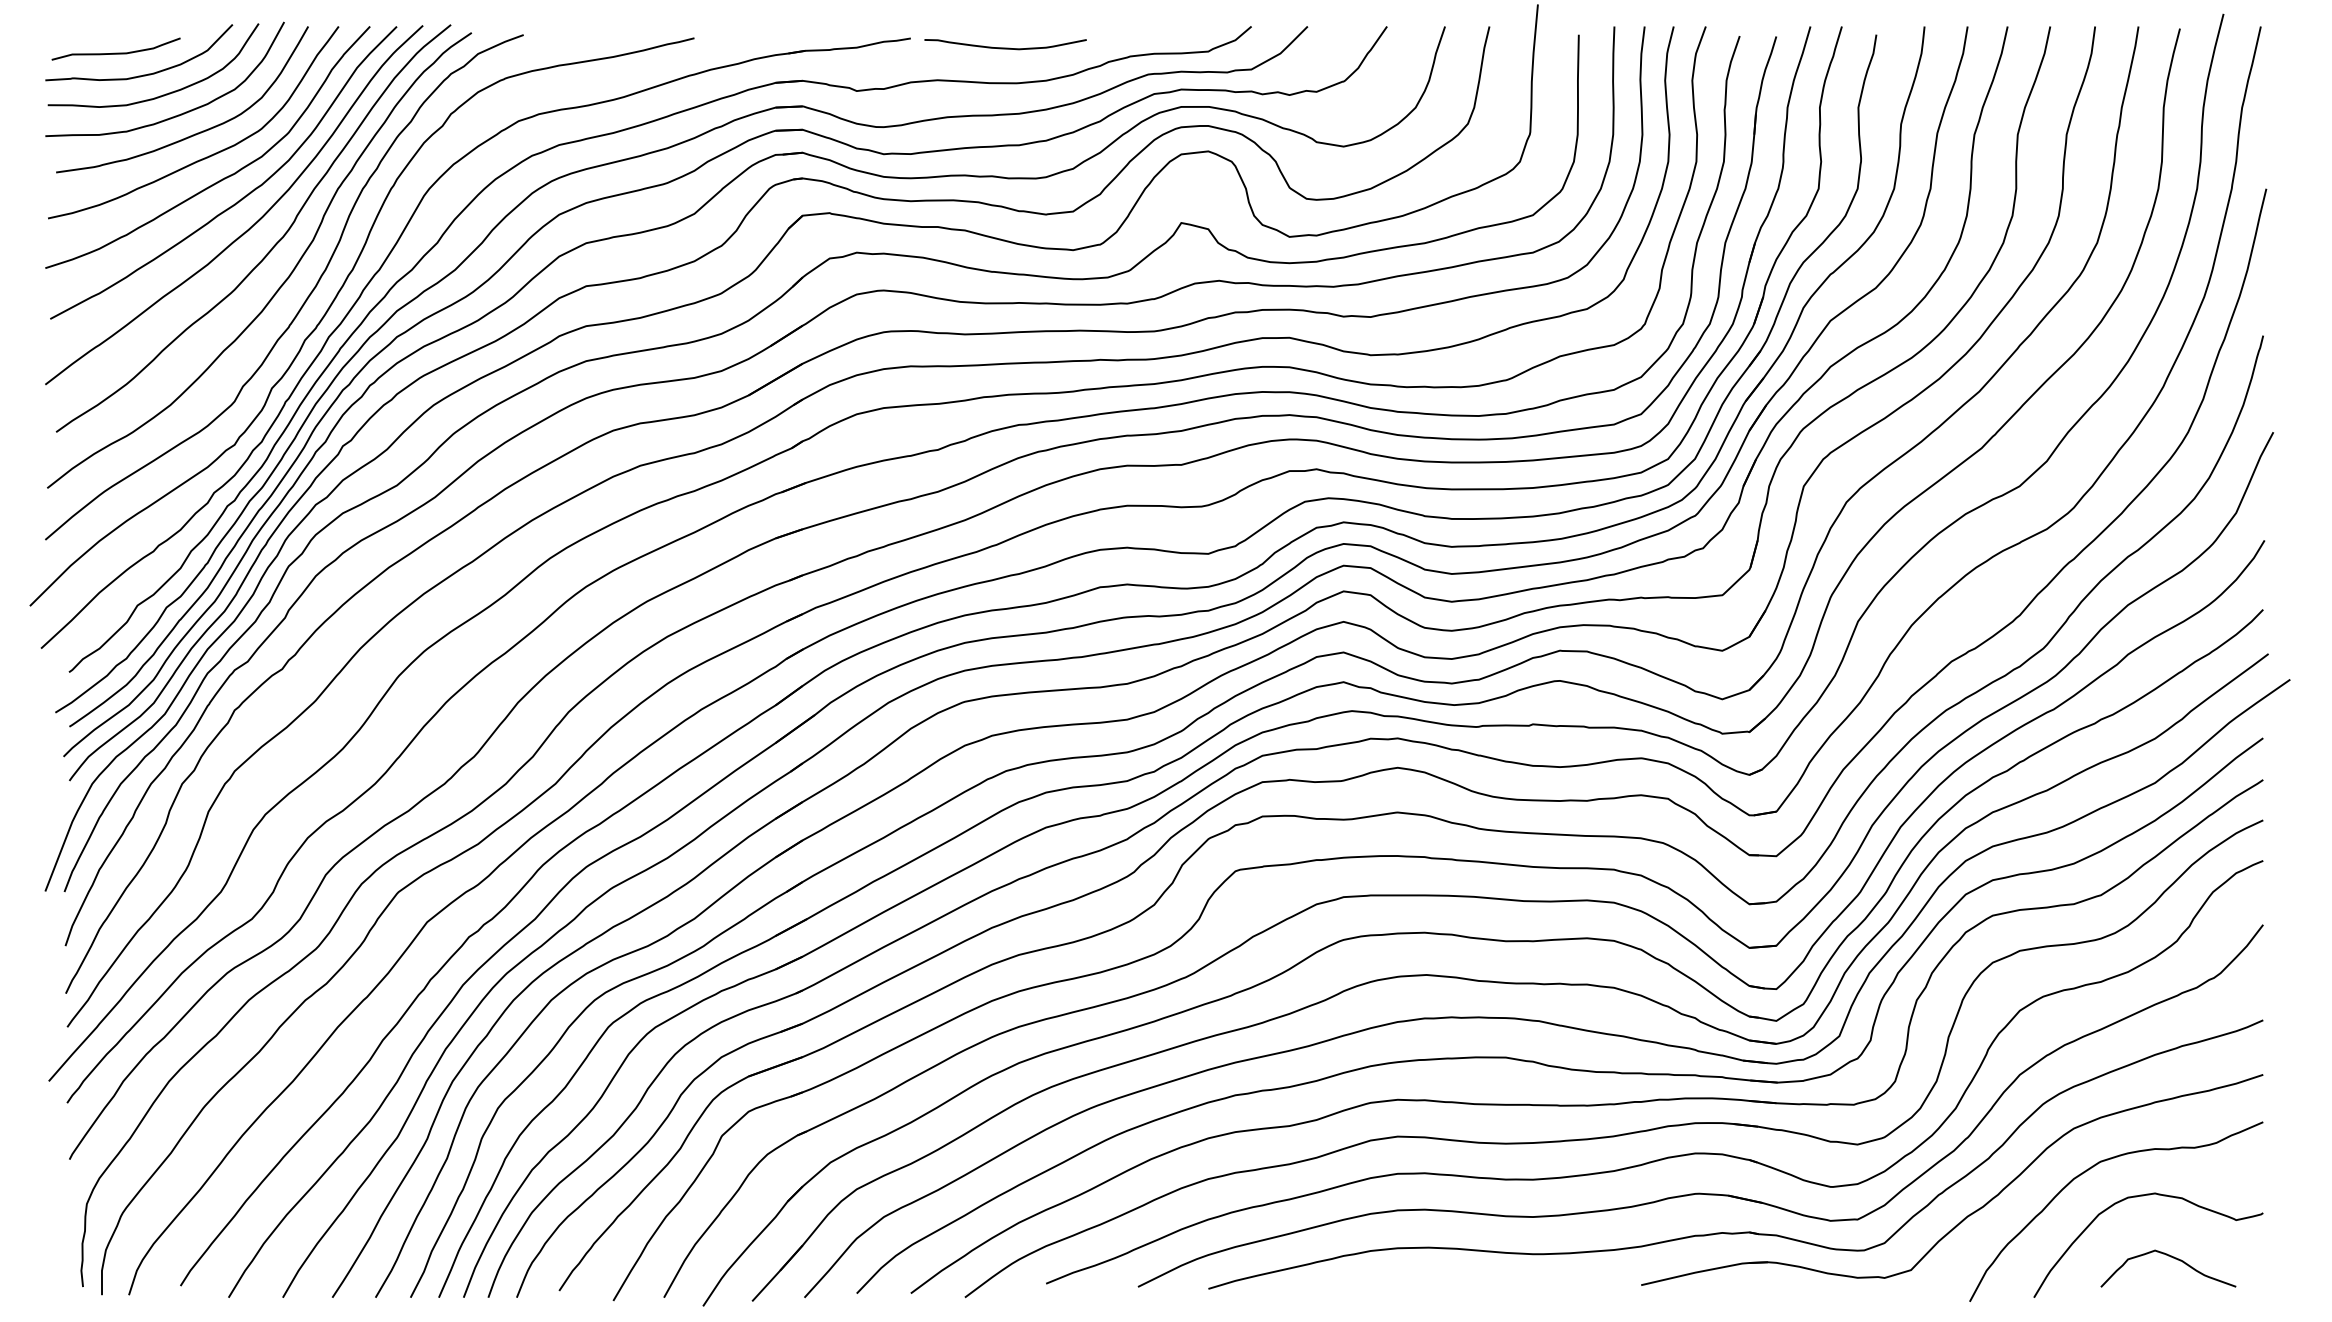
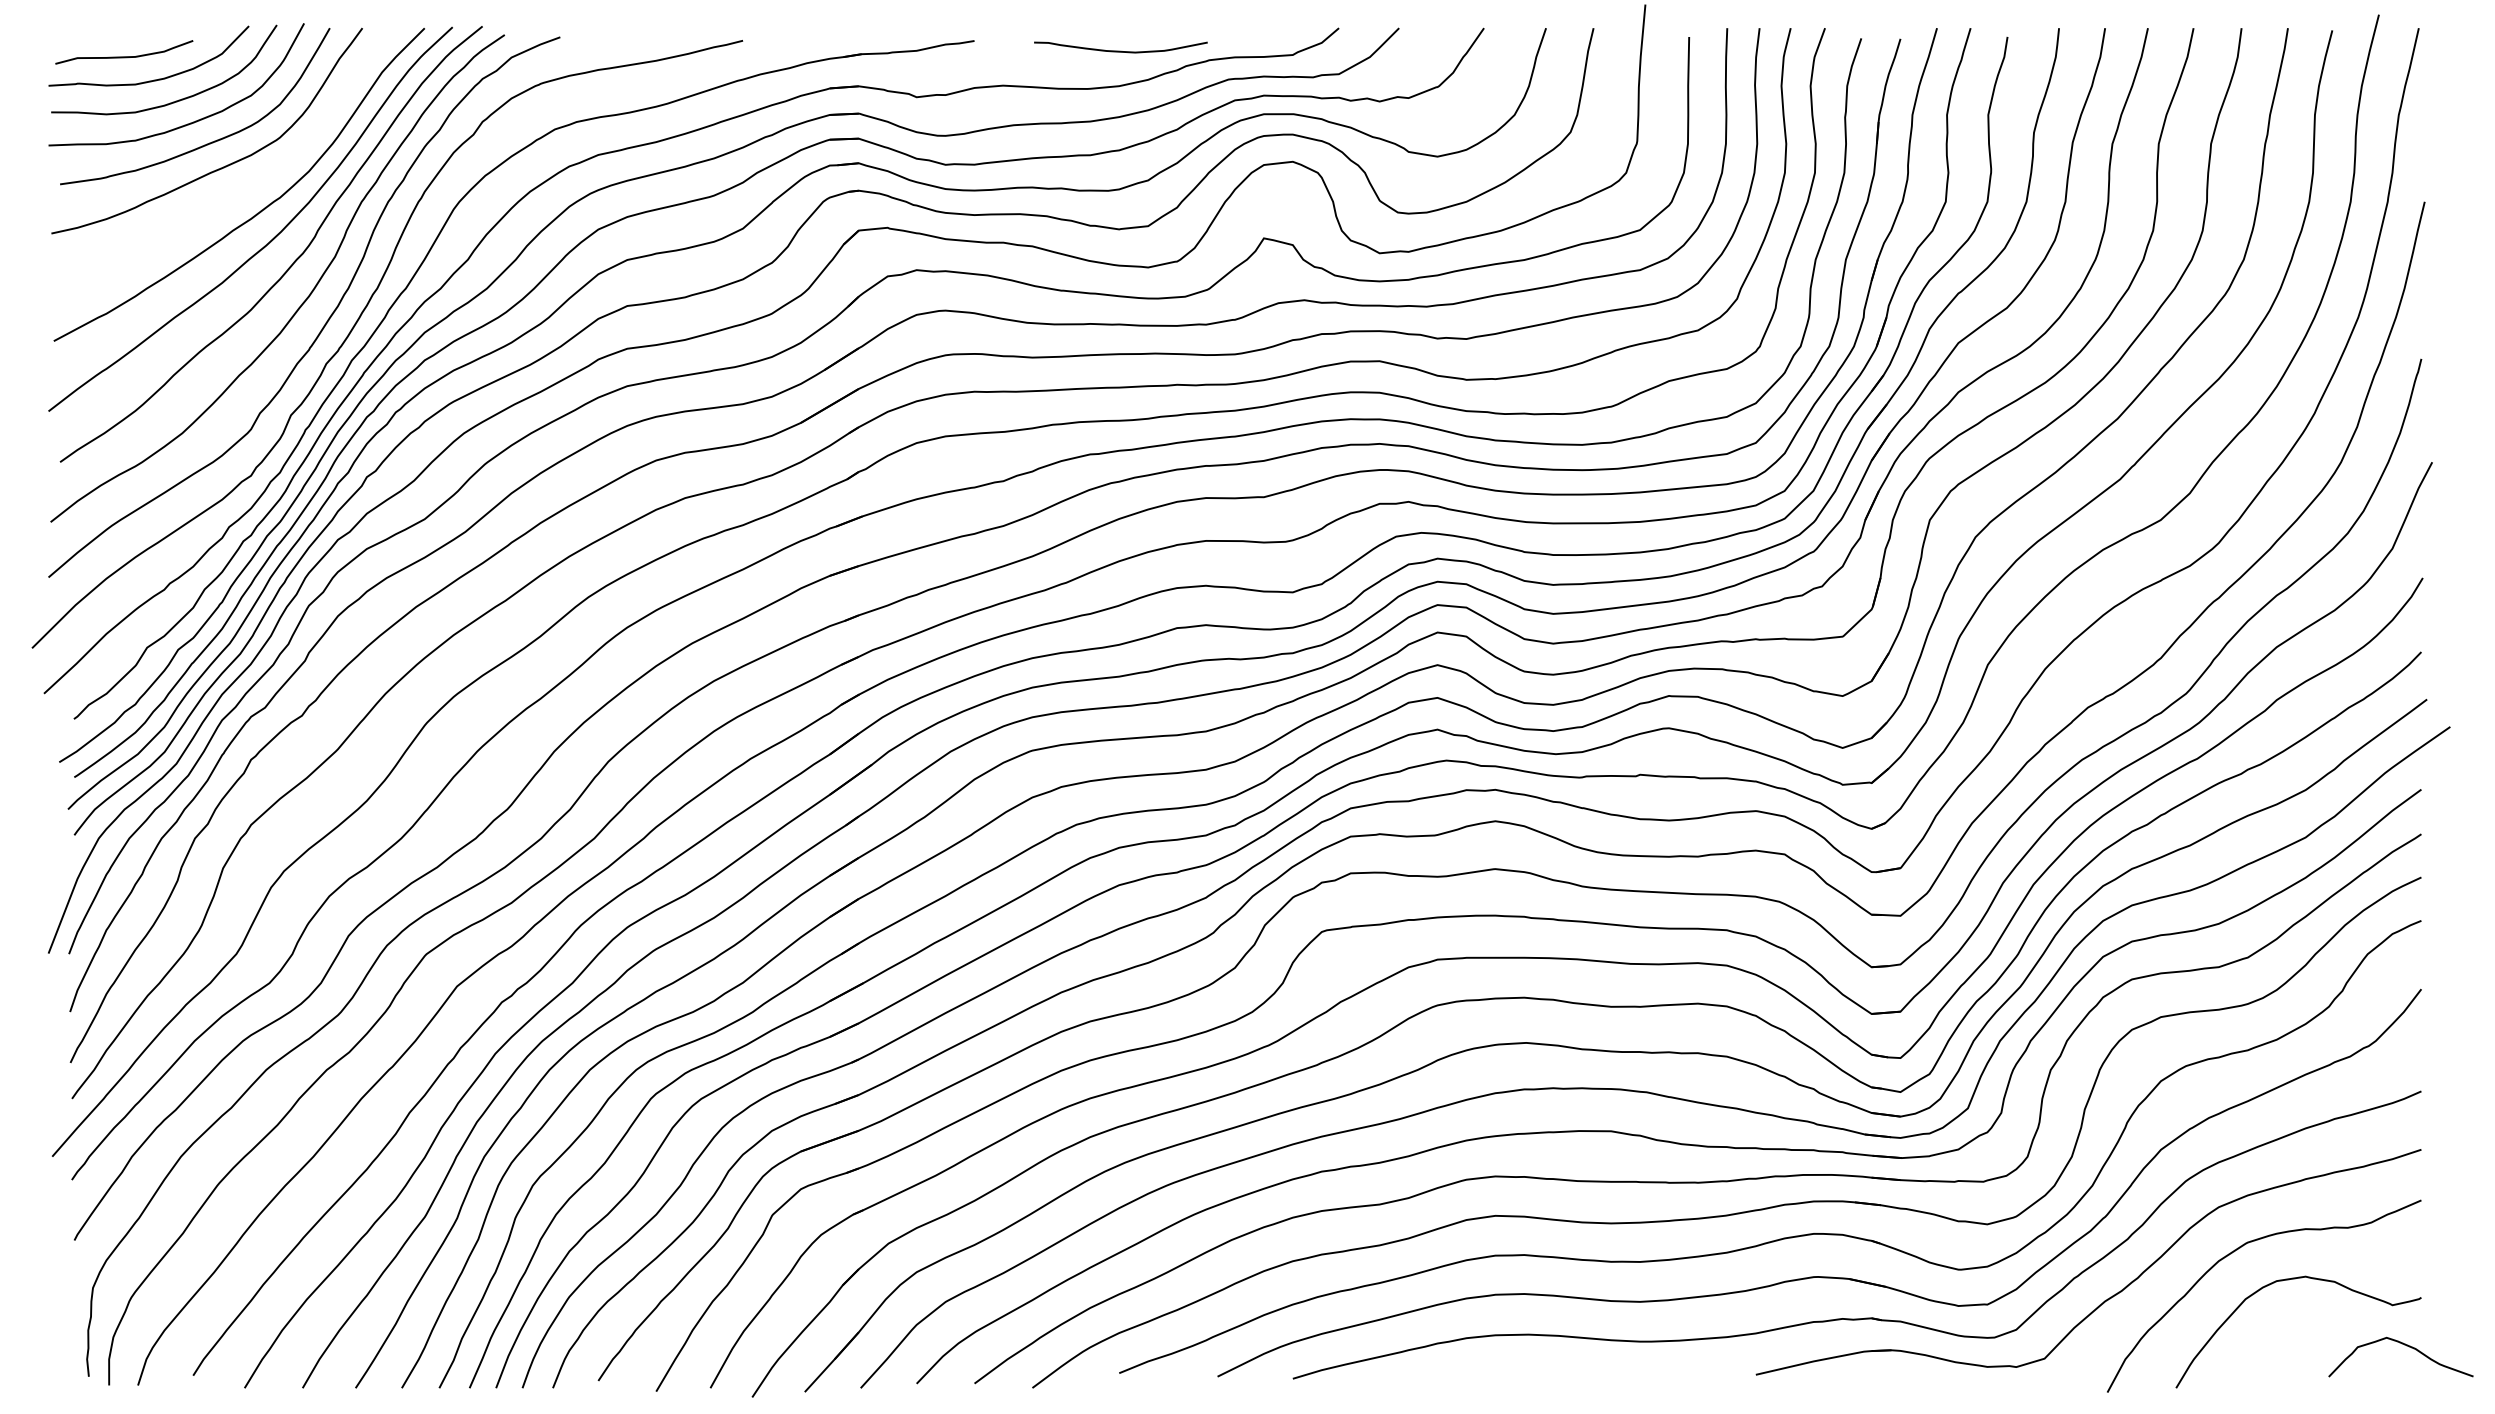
curve: (1005, 47) -> (1120, 50), moved
curve: (222, 178) -> (238, 190), removed
curve: (2173, 1258) -> (2406, 1346), moved

